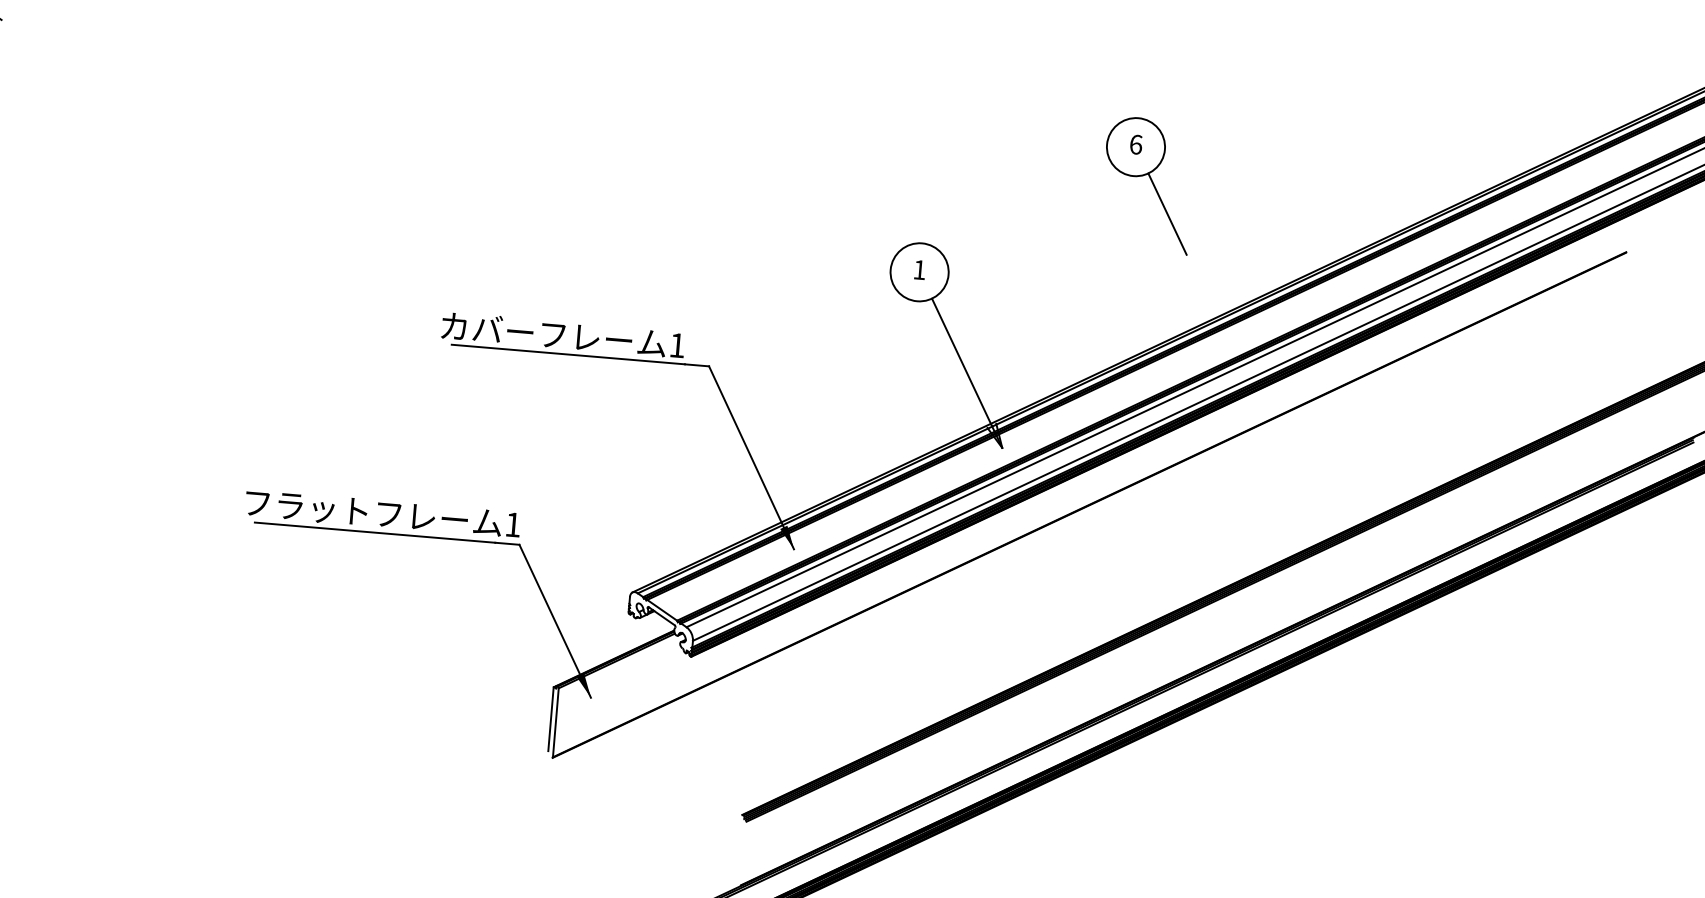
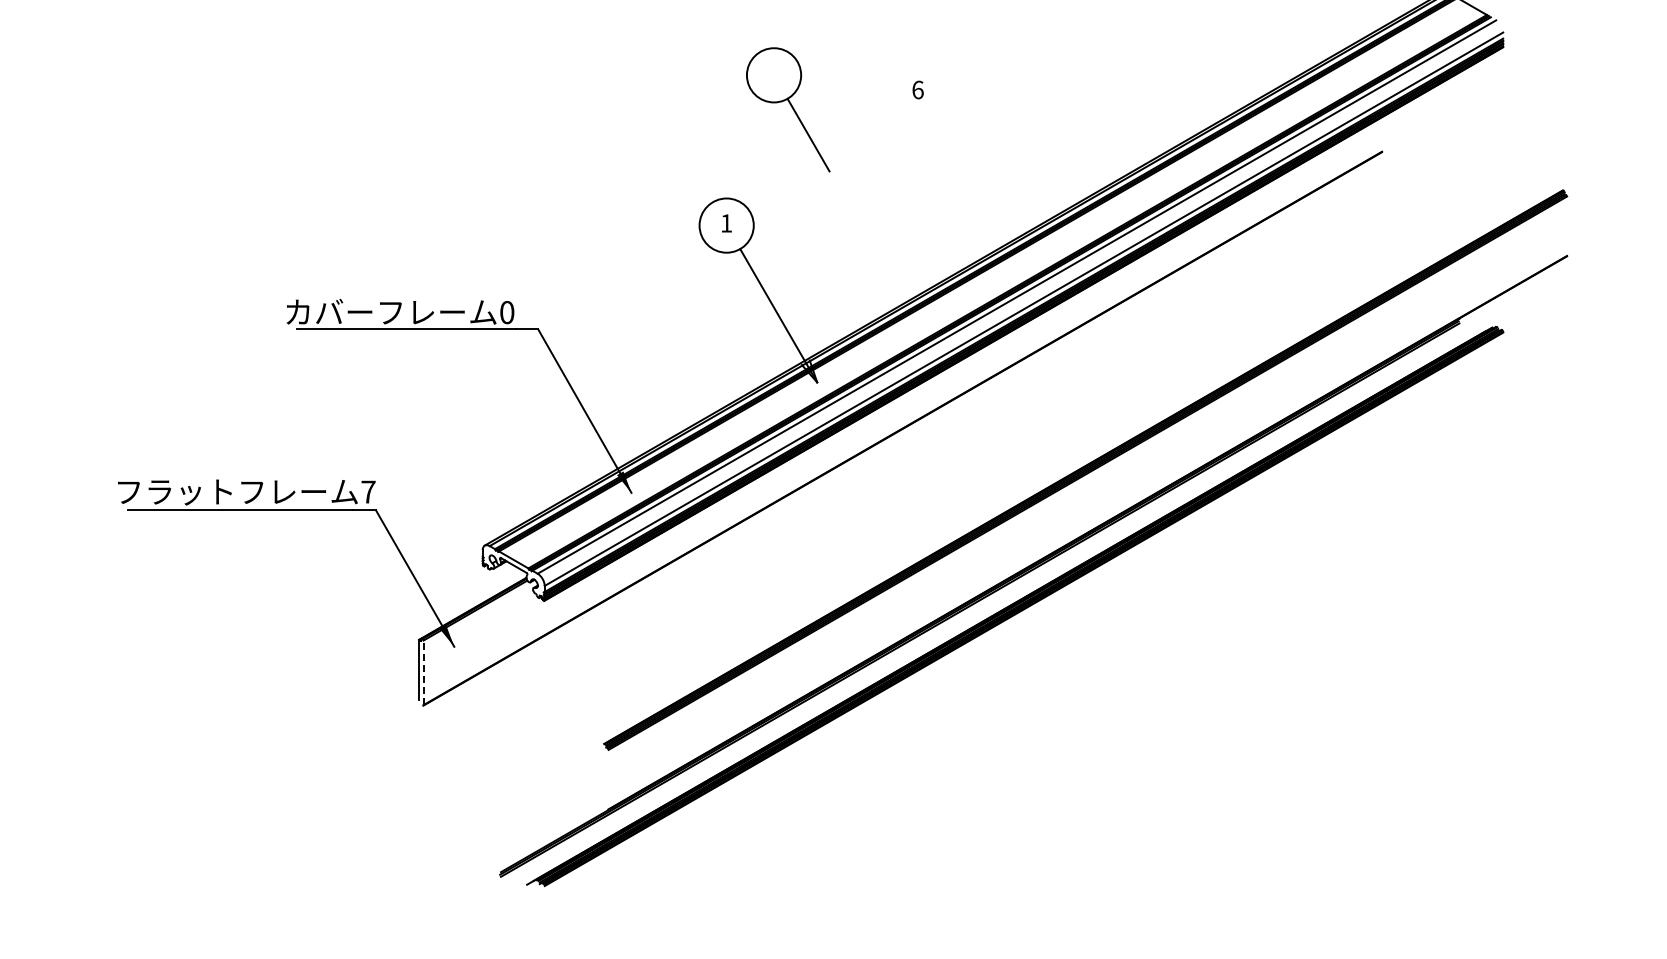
part: (1148, 184) -> (788, 109), moved
text: (677, 345) -> (507, 312), 1 -> 0
text: (513, 524) -> (368, 491), 1 -> 7
line: (555, 722) -> (423, 672), solid -> dashed

